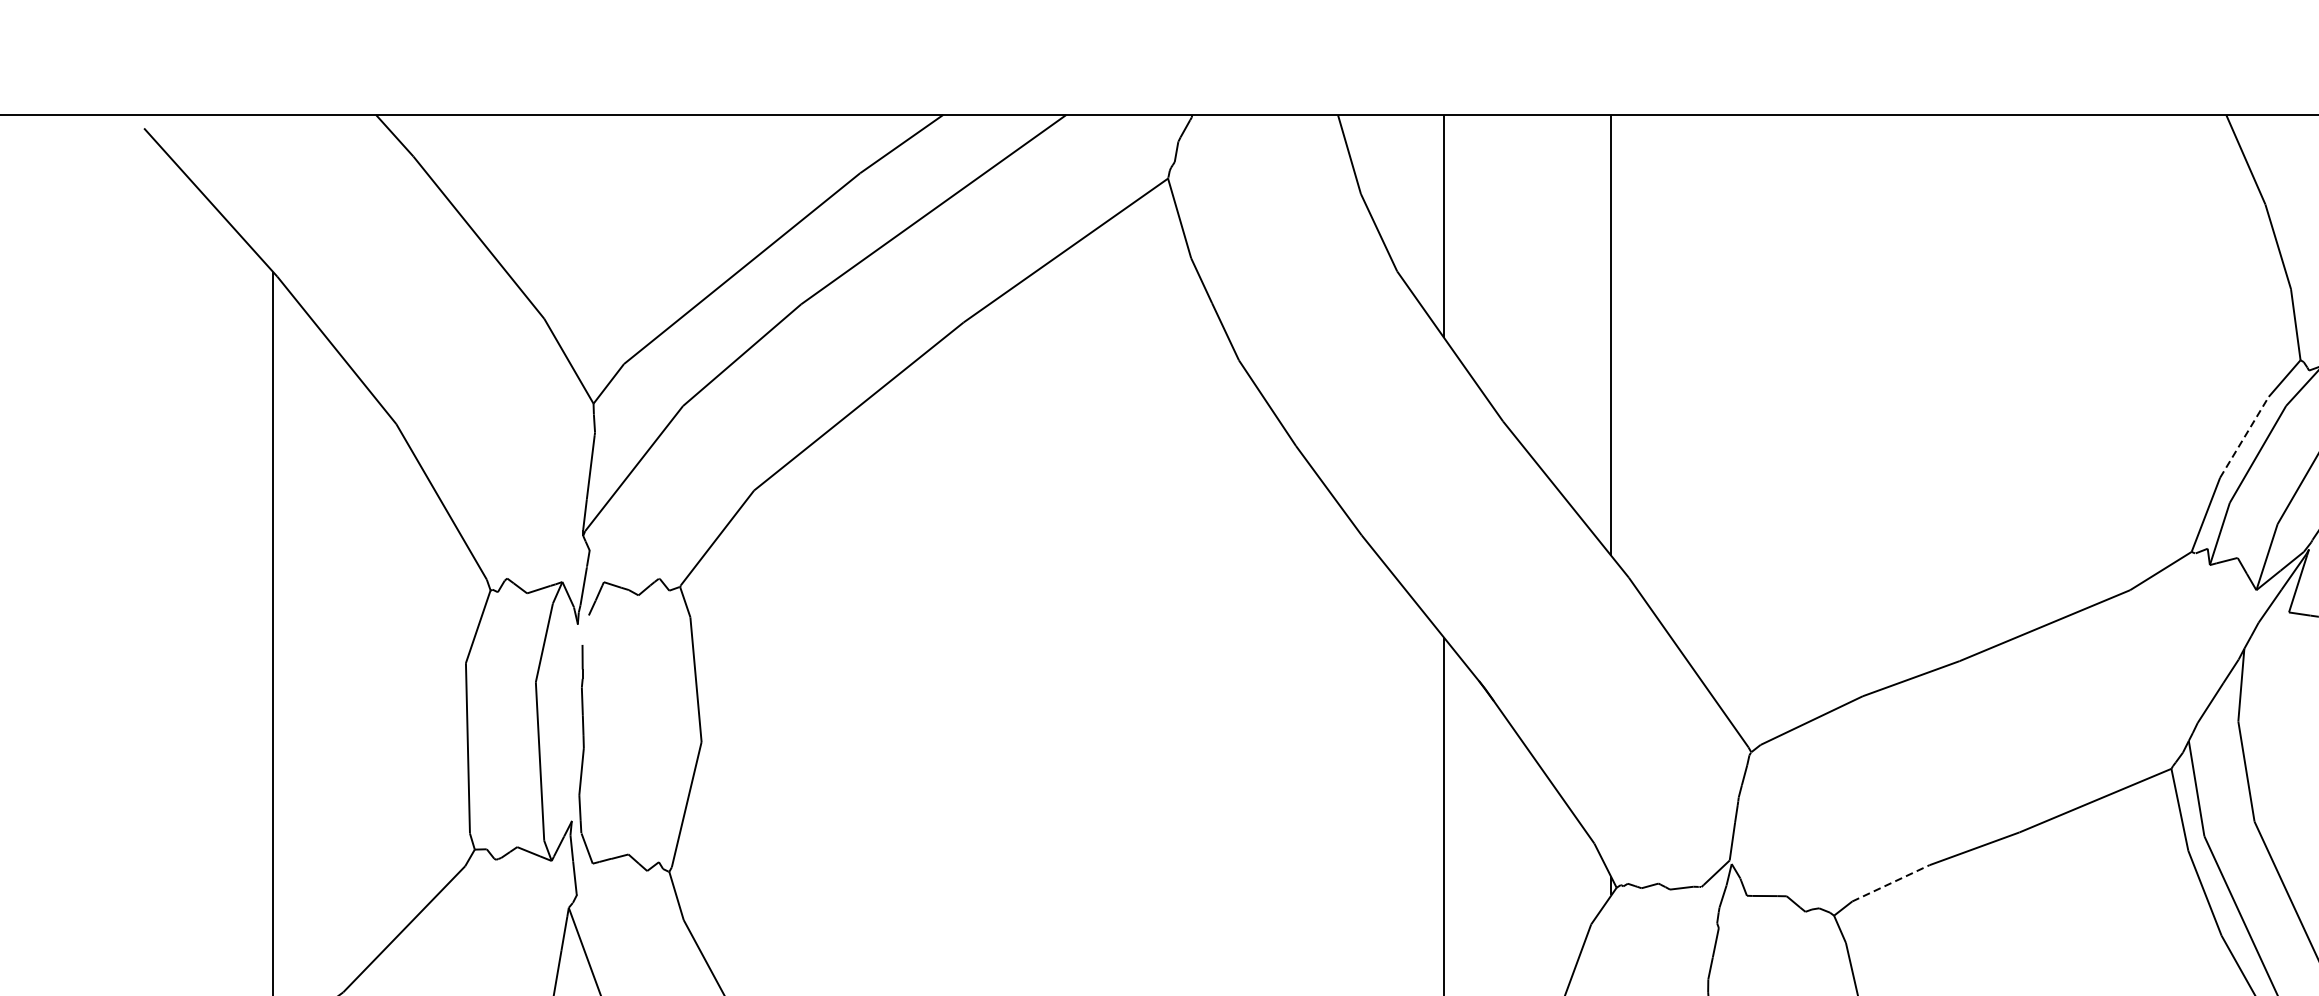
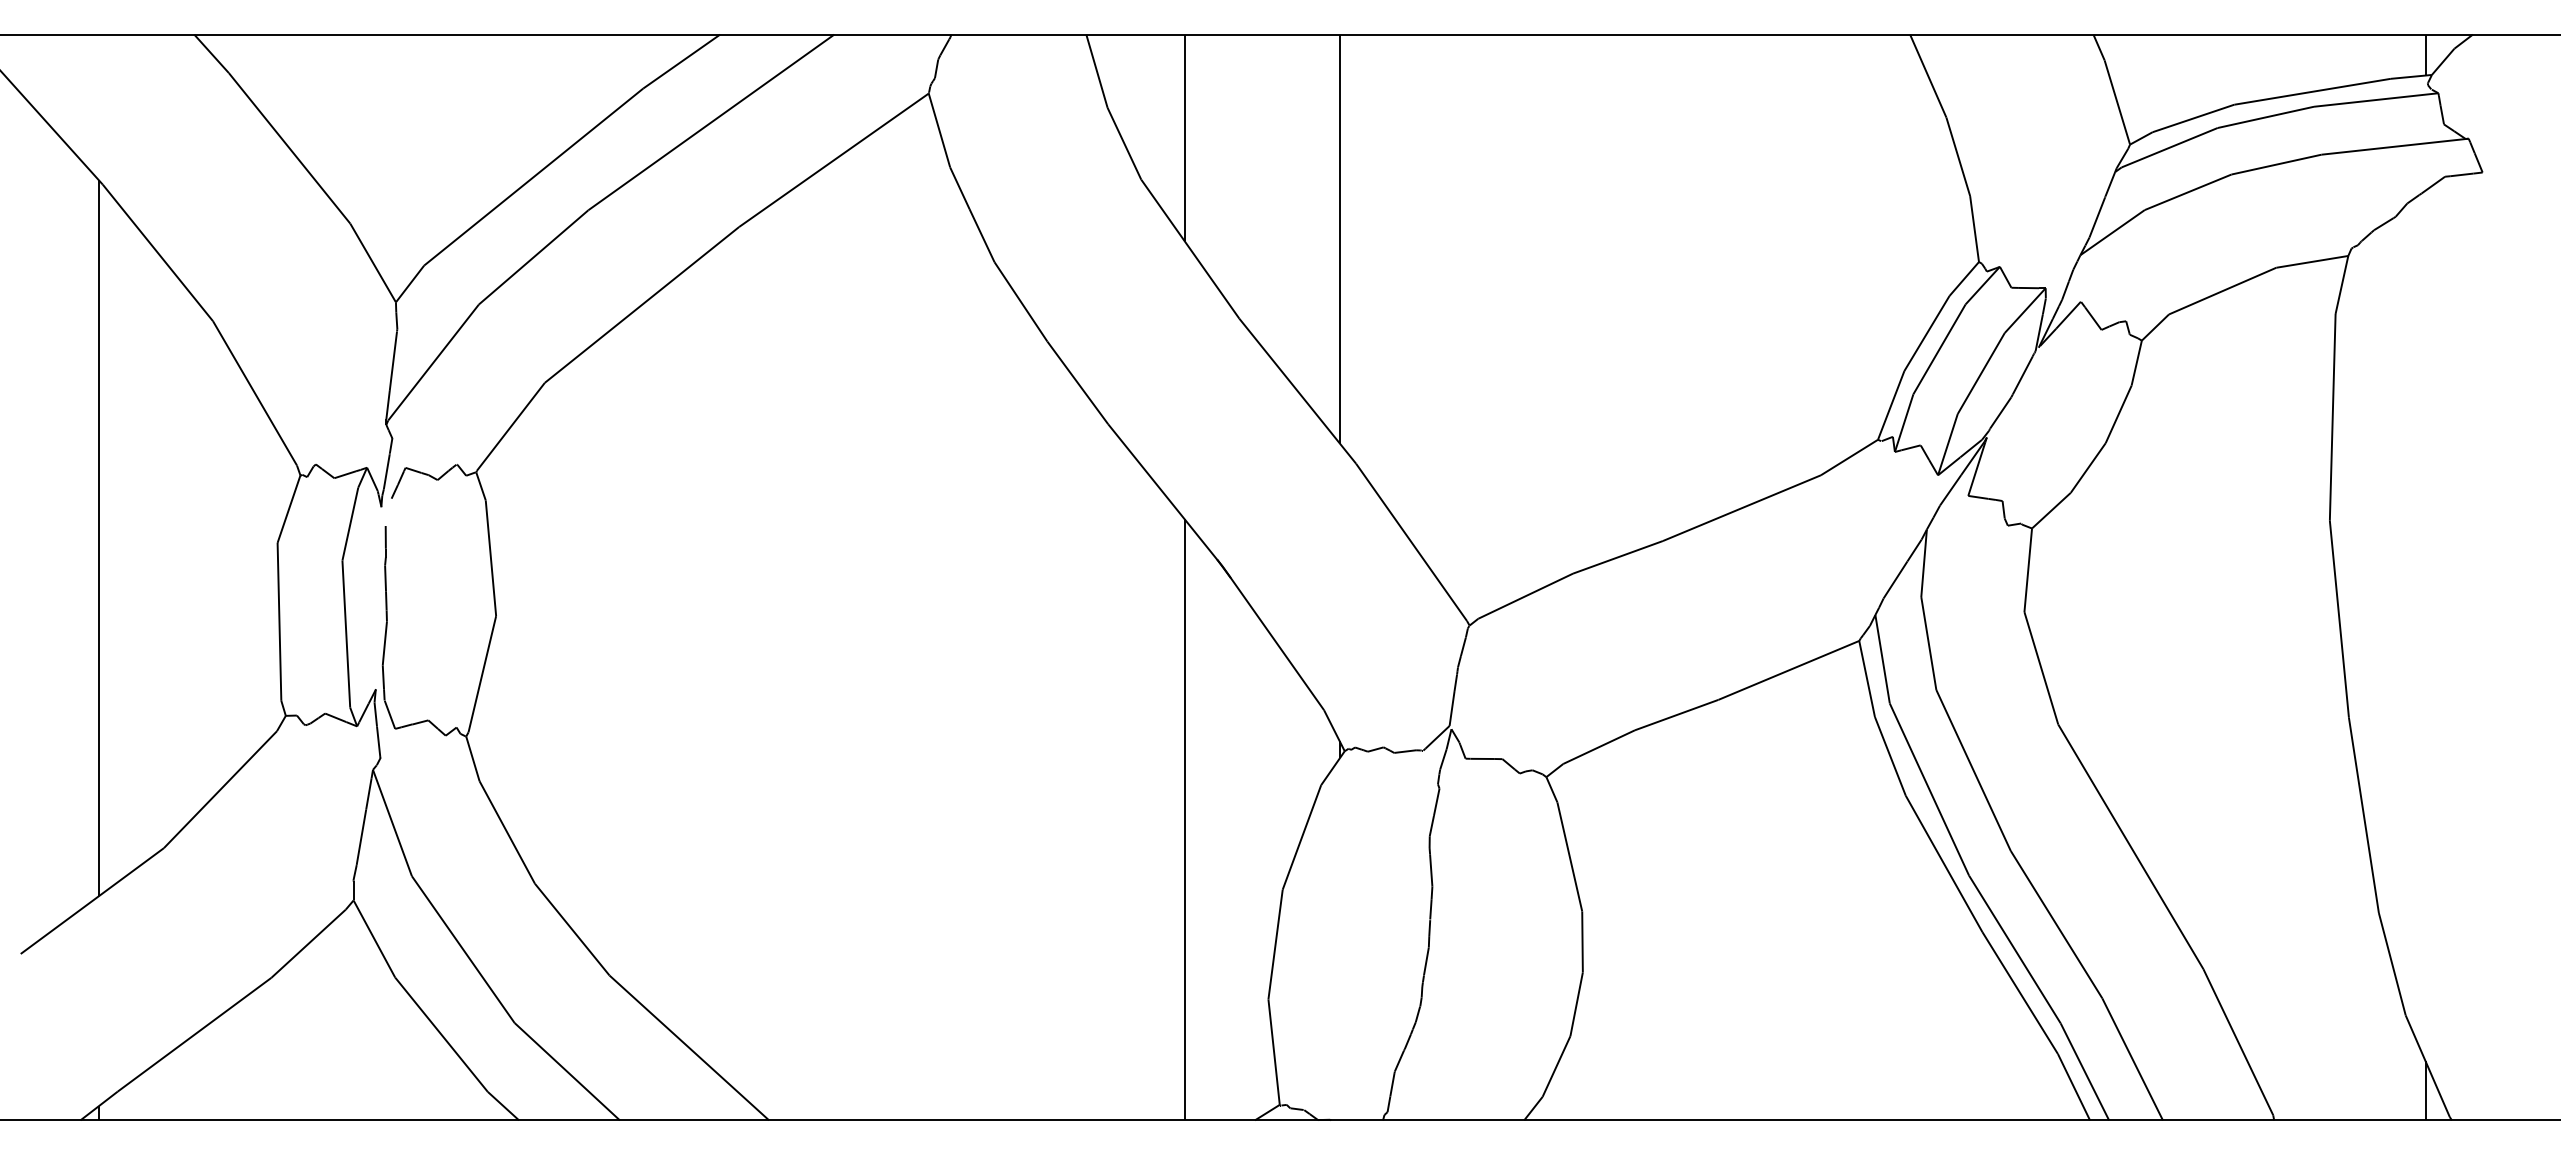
line: (2243, 437) -> (1926, 333), dashed -> solid
line: (1891, 883) -> (1599, 747), dashed -> solid

